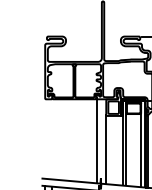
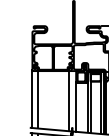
line: (45, 138) -> (32, 99), added
line: (52, 138) -> (37, 99), added

